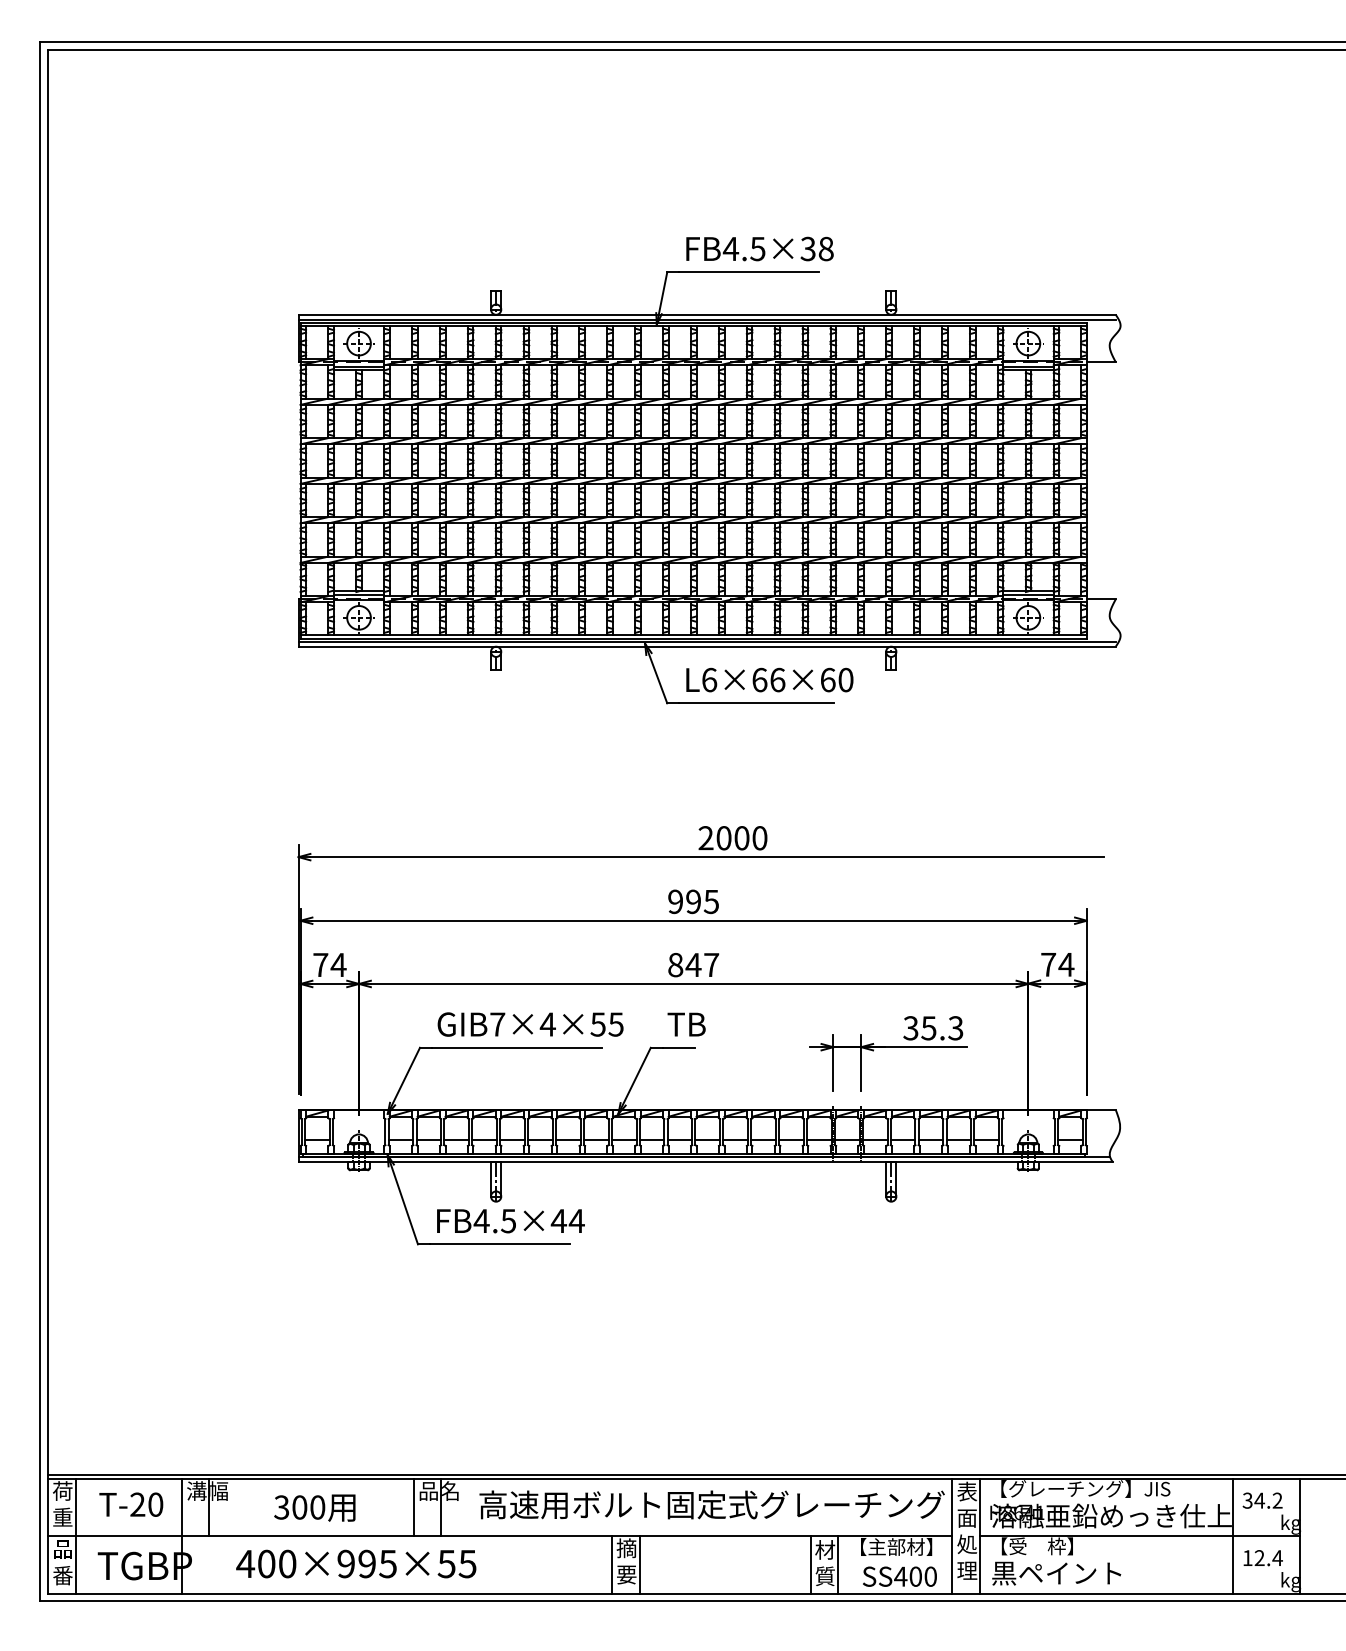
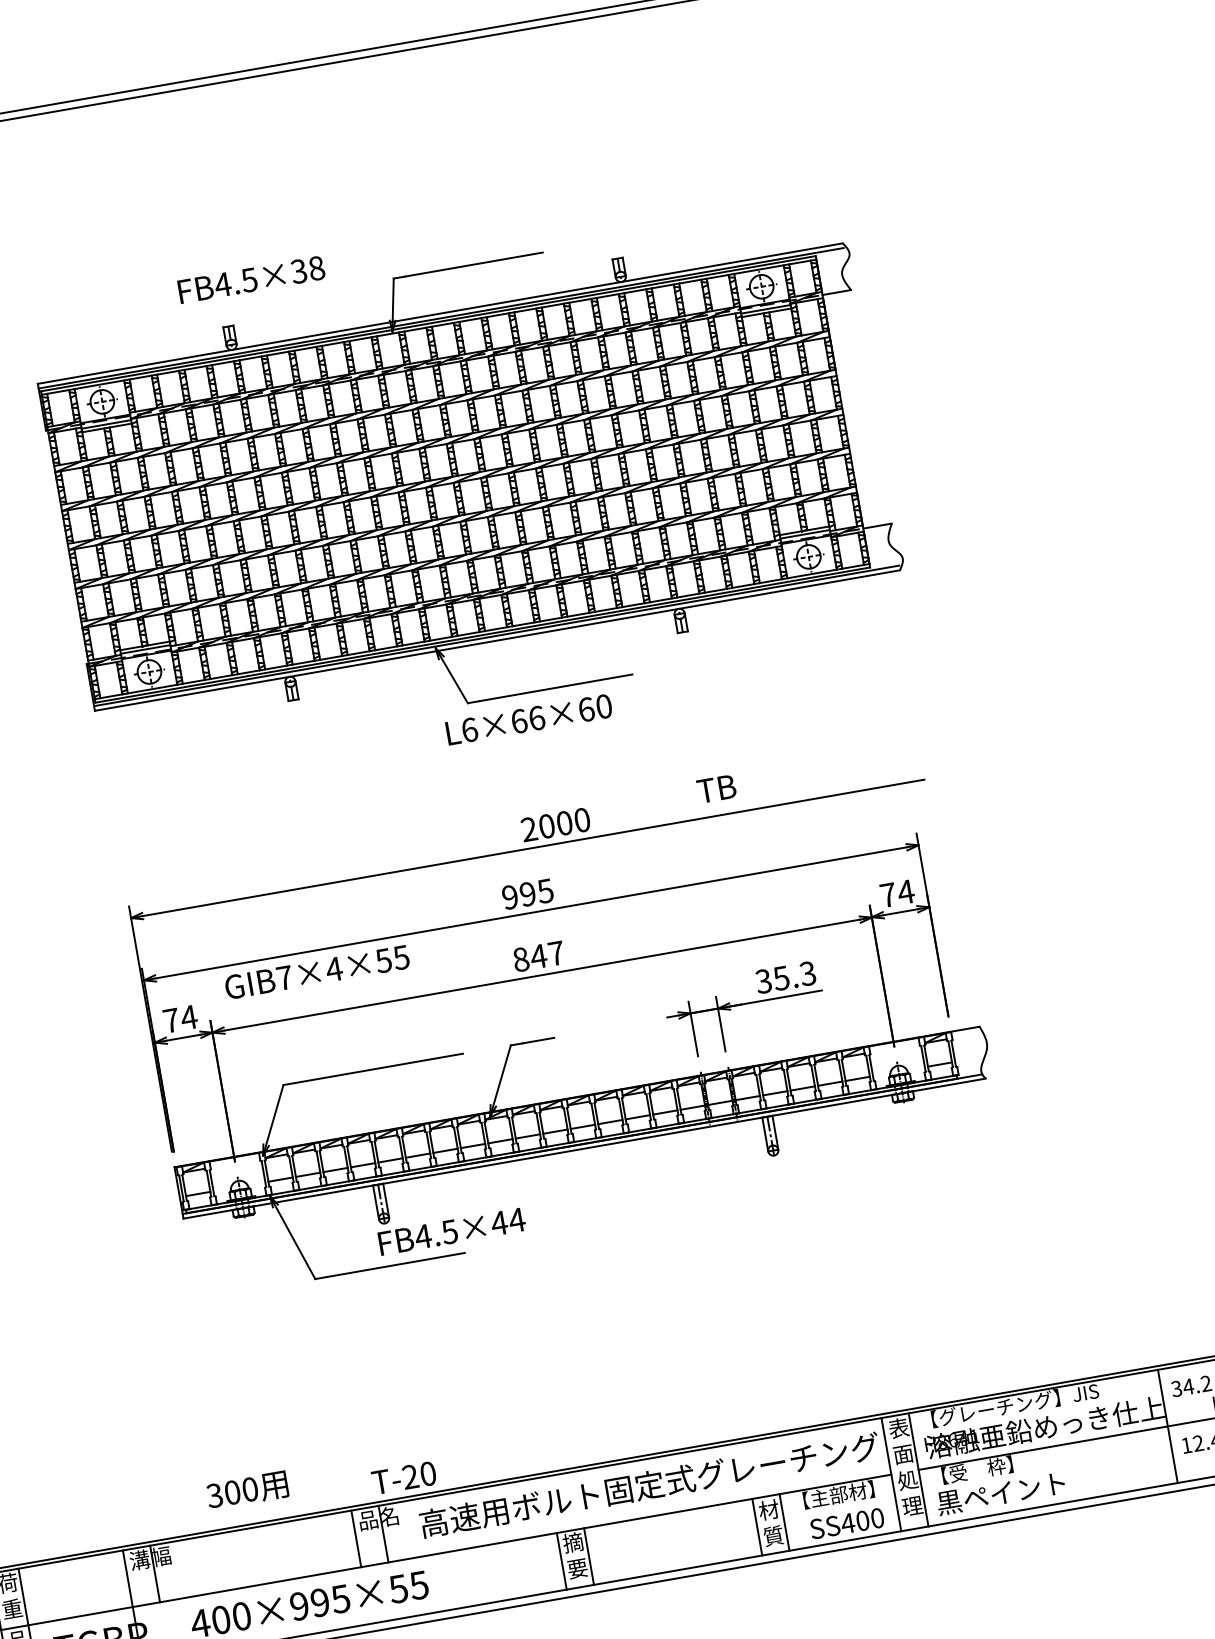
text: (759, 248) -> (250, 279), moved
text: (769, 679) -> (528, 719), moved
text: (530, 1024) -> (317, 972), moved
text: (686, 1024) -> (716, 788), moved
text: (510, 1221) -> (451, 1232), moved
text: (131, 1504) -> (404, 1477), moved
text: (314, 1507) -> (247, 1490), moved

